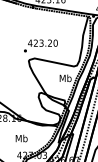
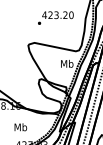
text: (40, 45) -> (55, 17), moved

